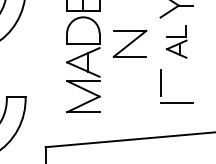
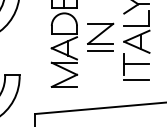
part: (176, 41) -> (136, 32), size x1.67
line: (129, 65) -> (100, 50), added
line: (176, 83) -> (136, 64), added

